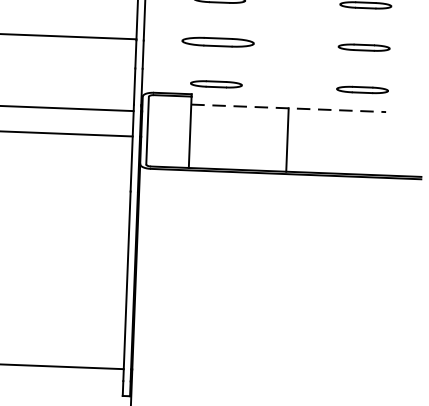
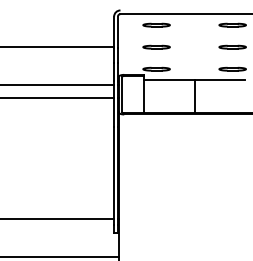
part: (217, 40) -> (156, 46), size x0.71
line: (288, 108) -> (194, 80), dashed -> solid

